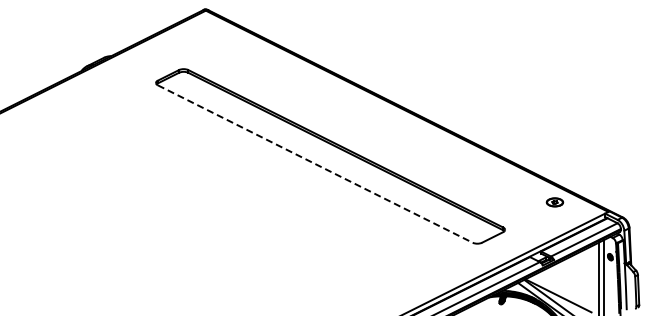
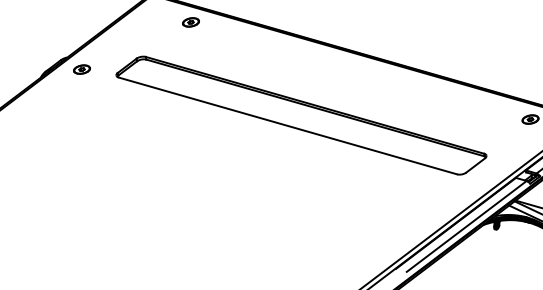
part: (239, 44) -> (191, 22), added
part: (123, 70) -> (82, 69), added
line: (315, 164) -> (288, 126), dashed -> solid

